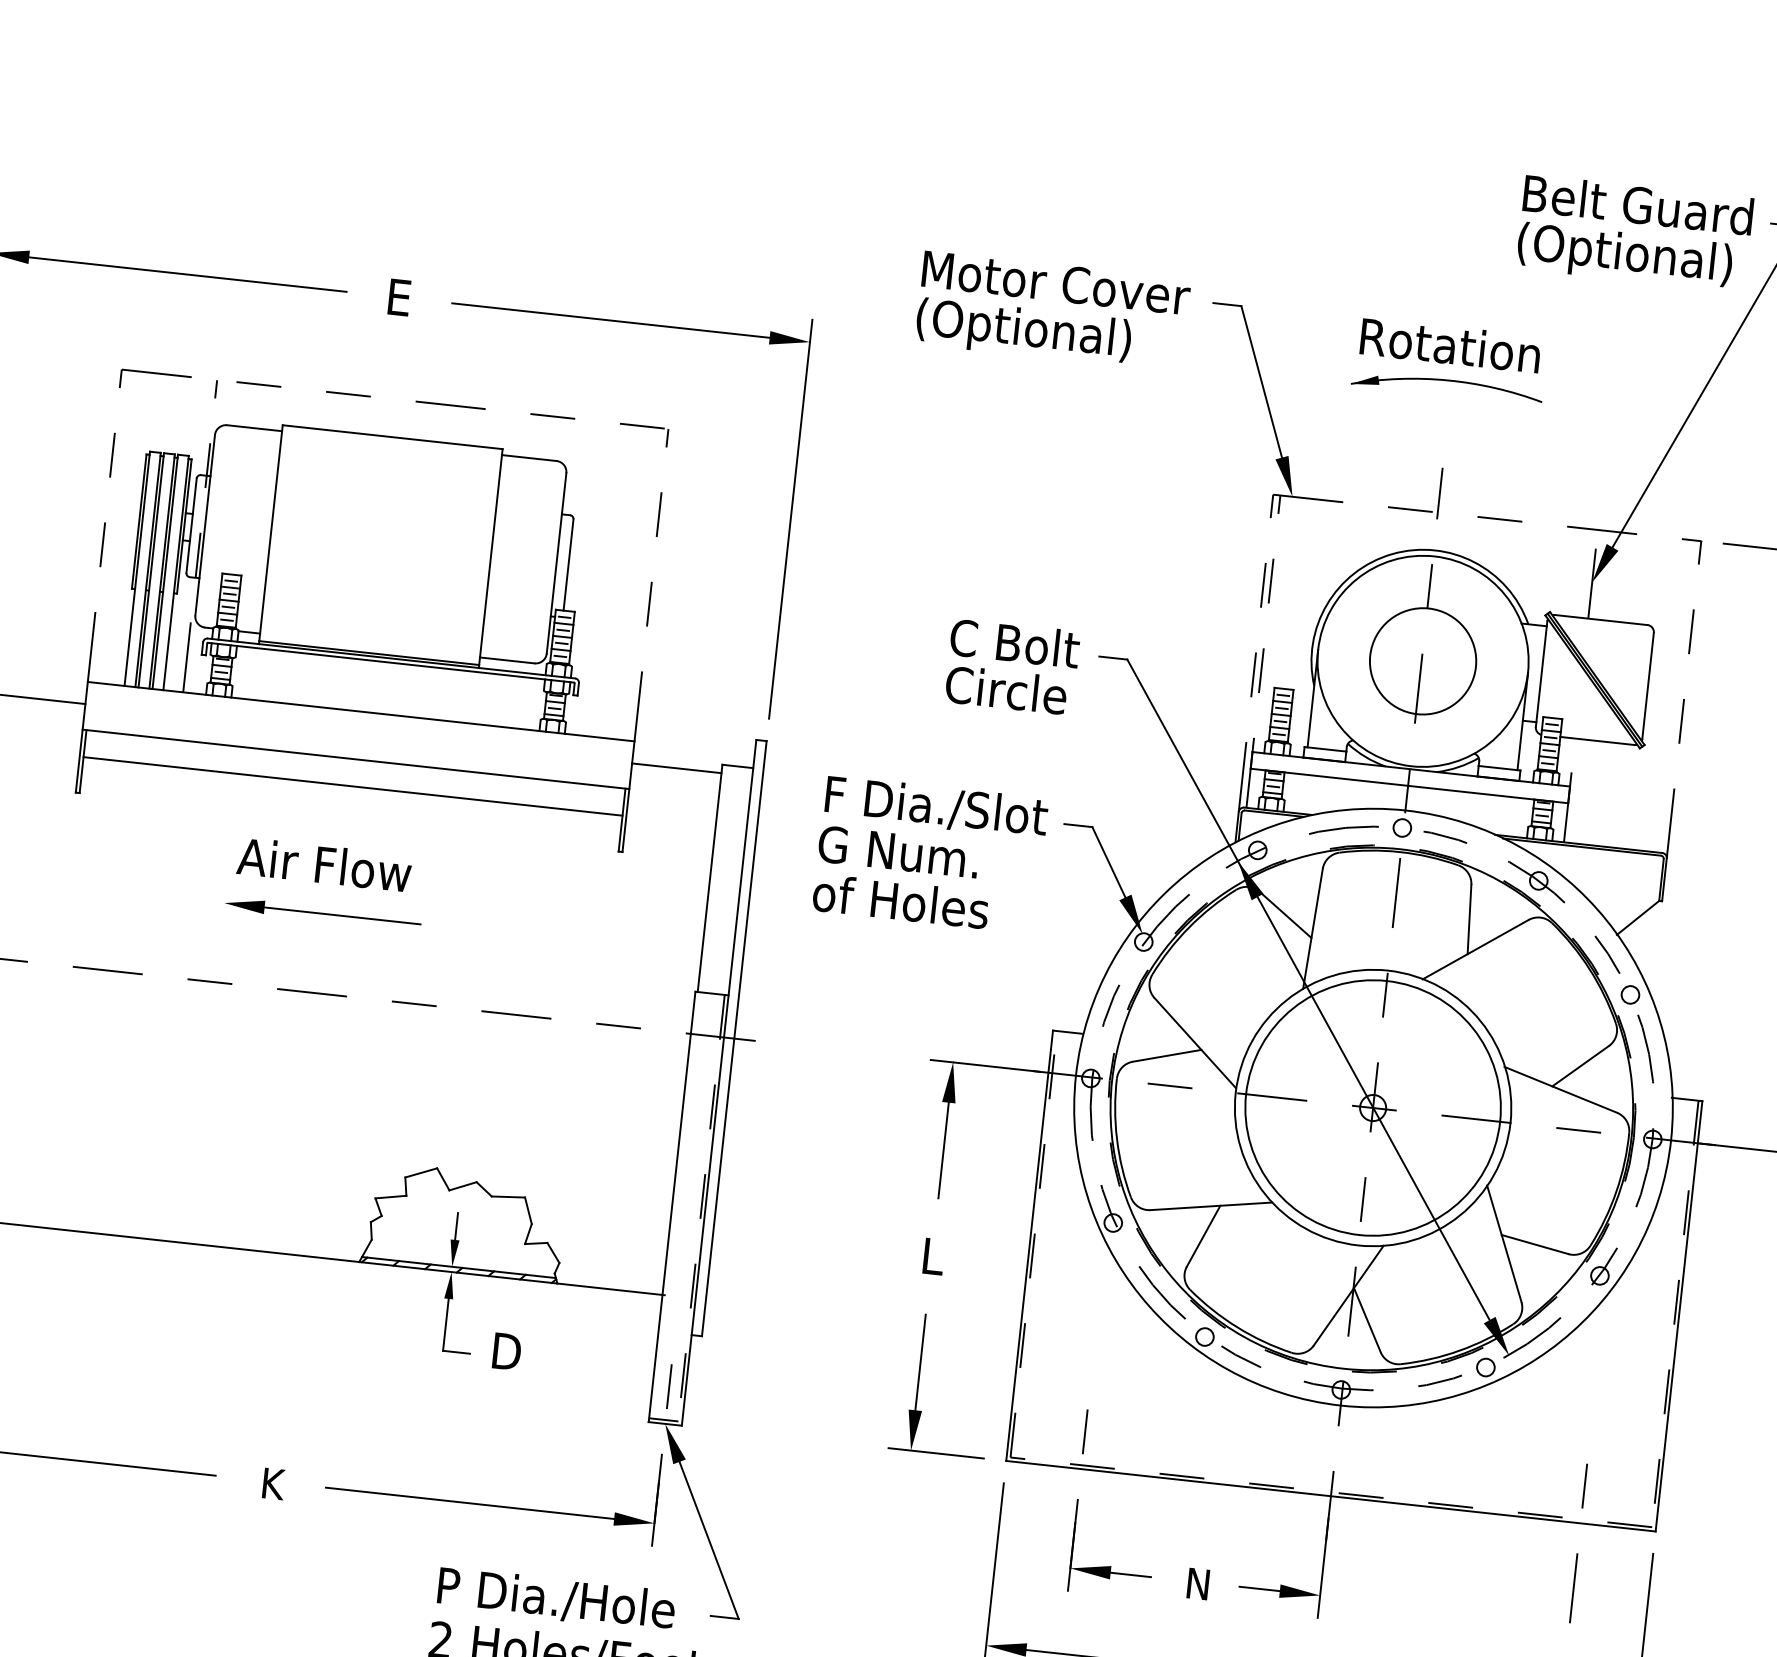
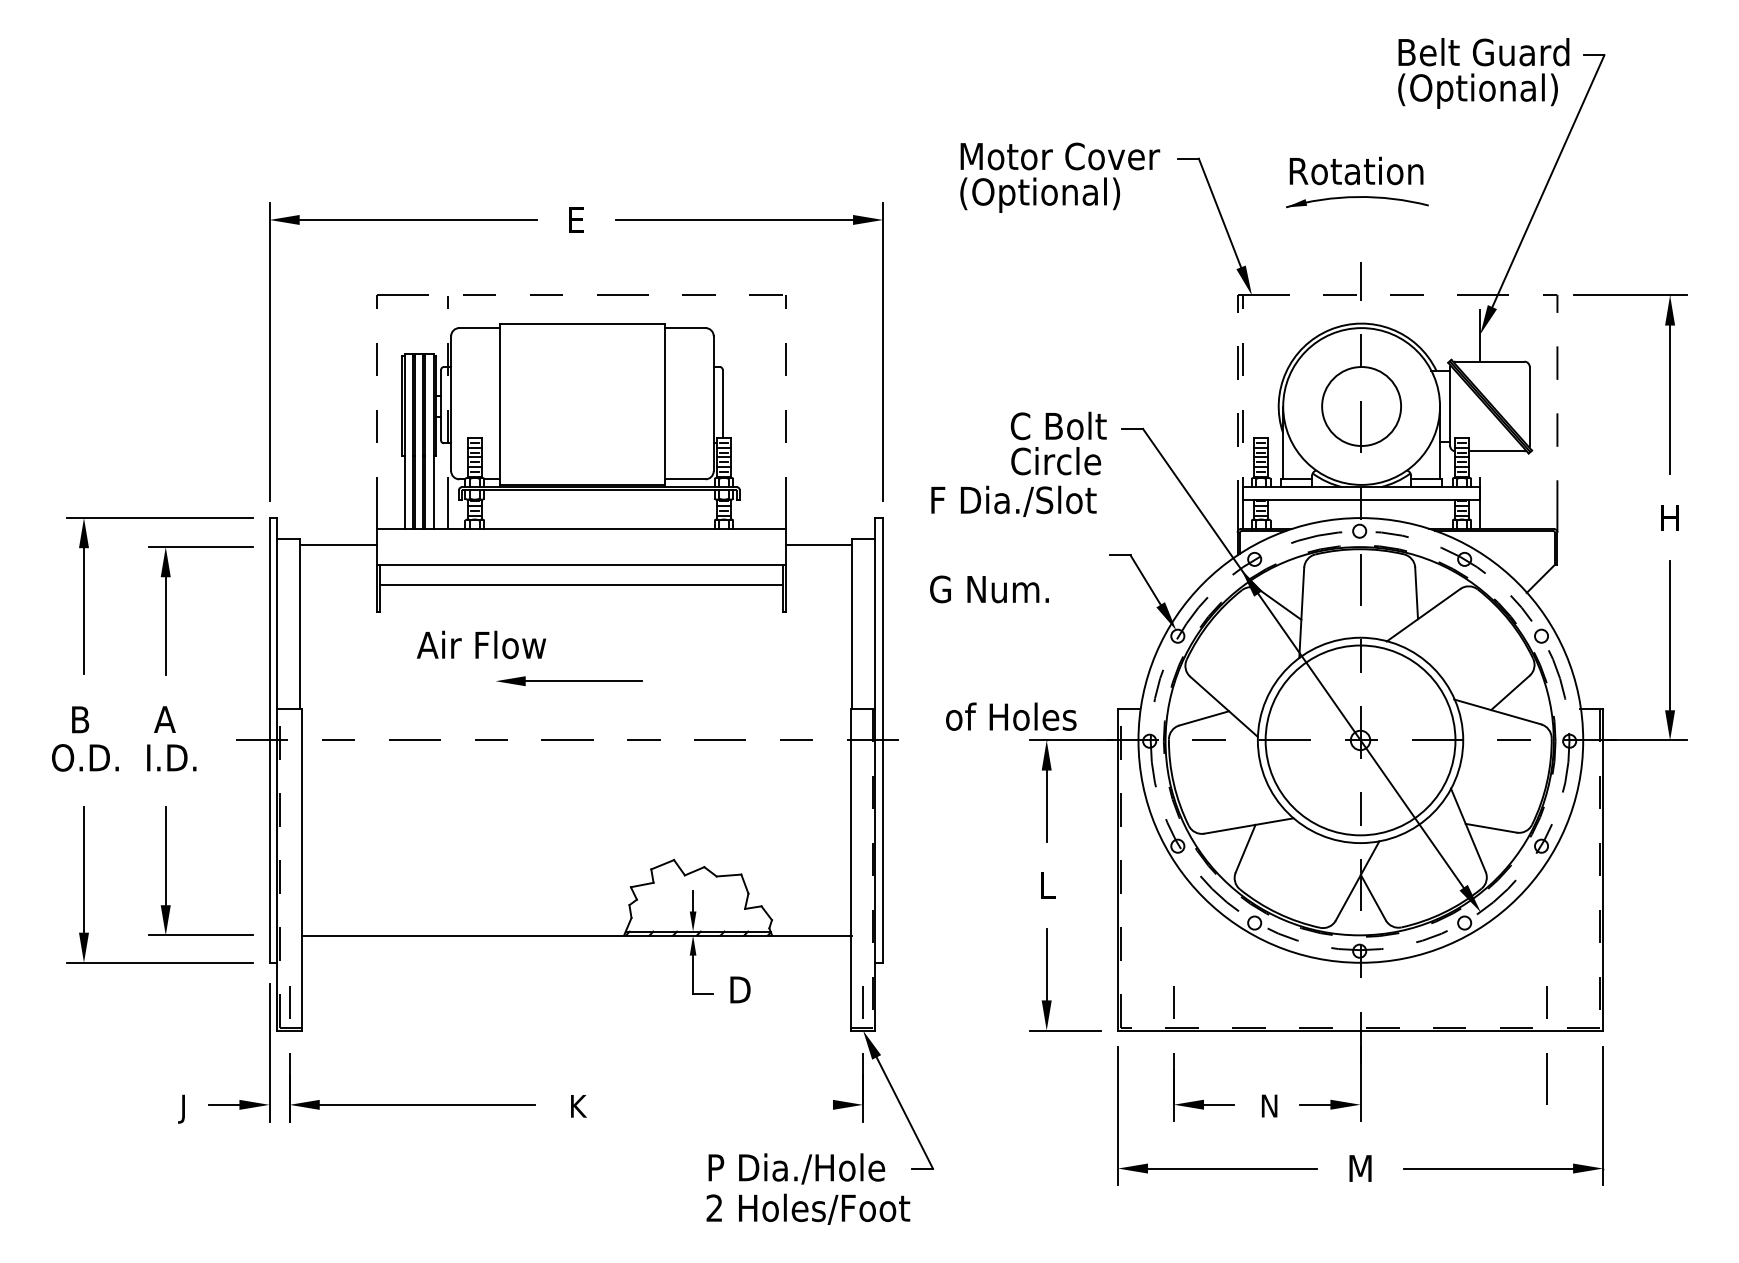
text: (936, 806) -> (1013, 500), moved
text: (323, 864) -> (480, 644), moved
text: (901, 901) -> (1011, 716), moved
line: (469, 1502) -> (724, 1104), removed

